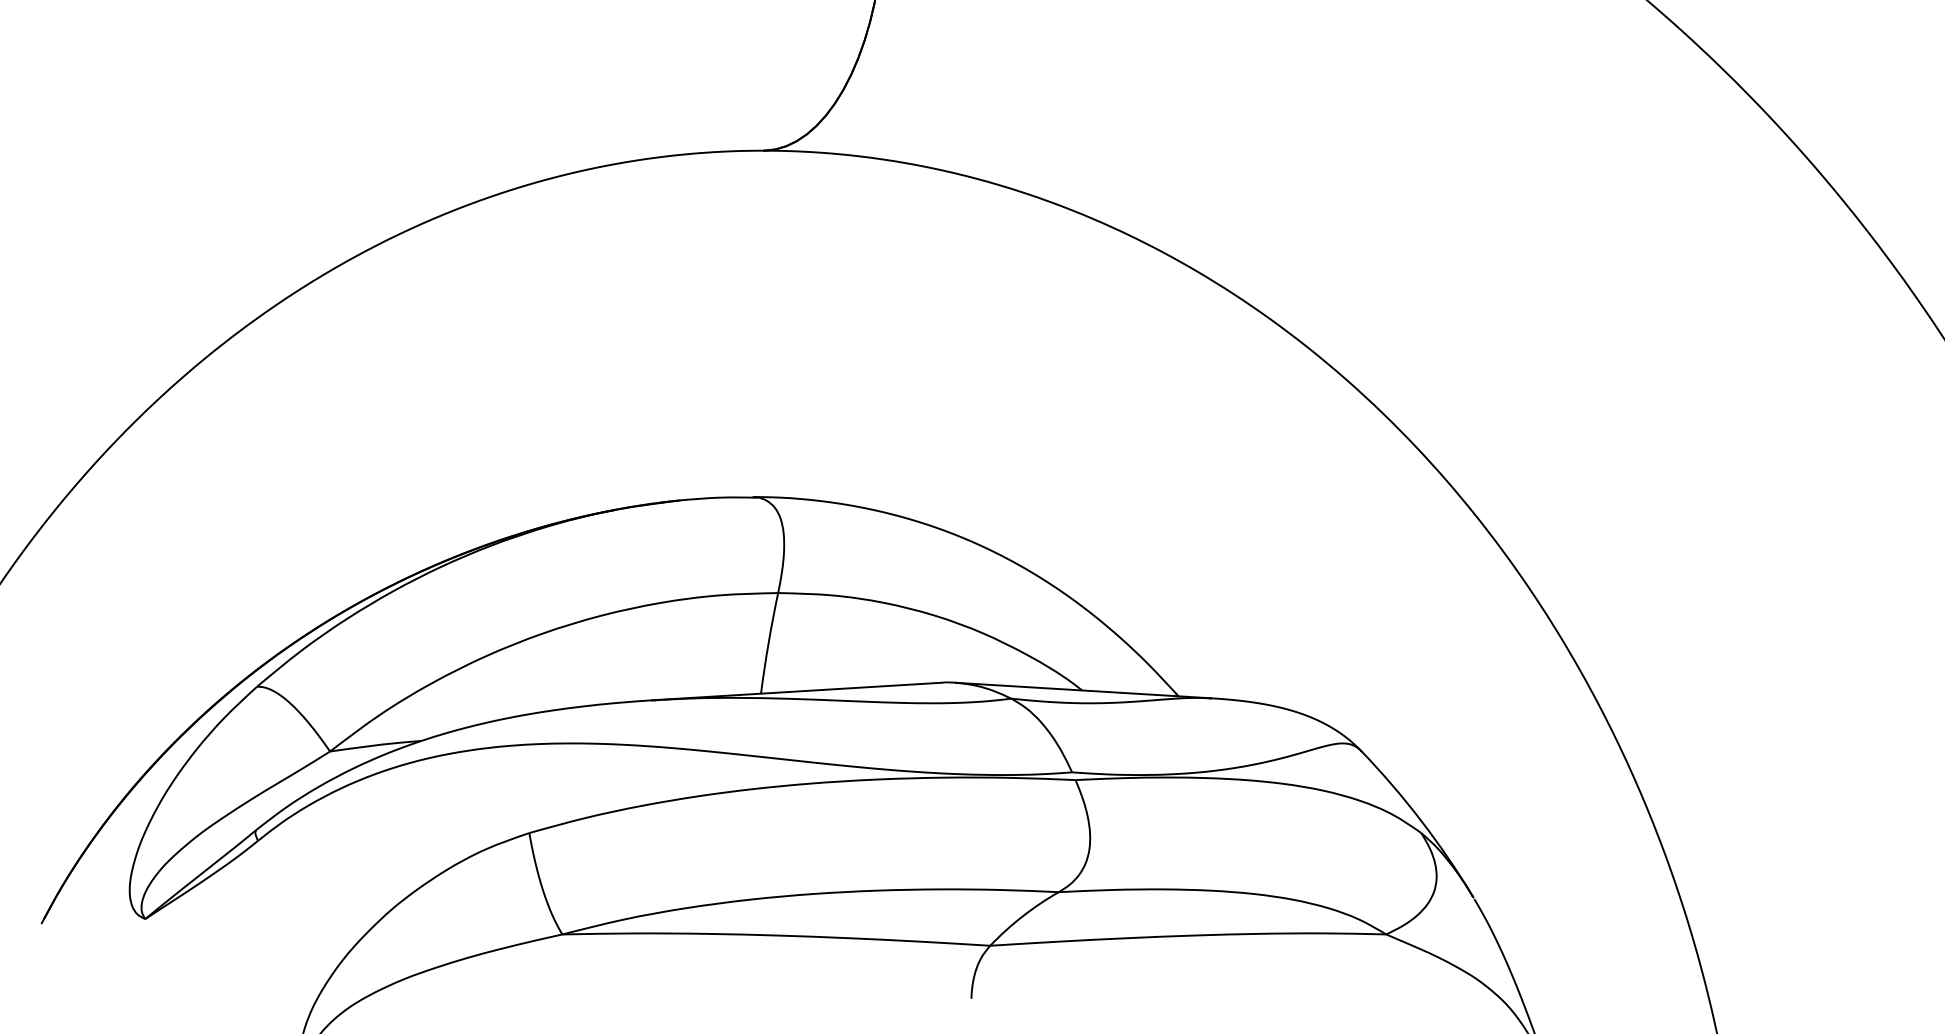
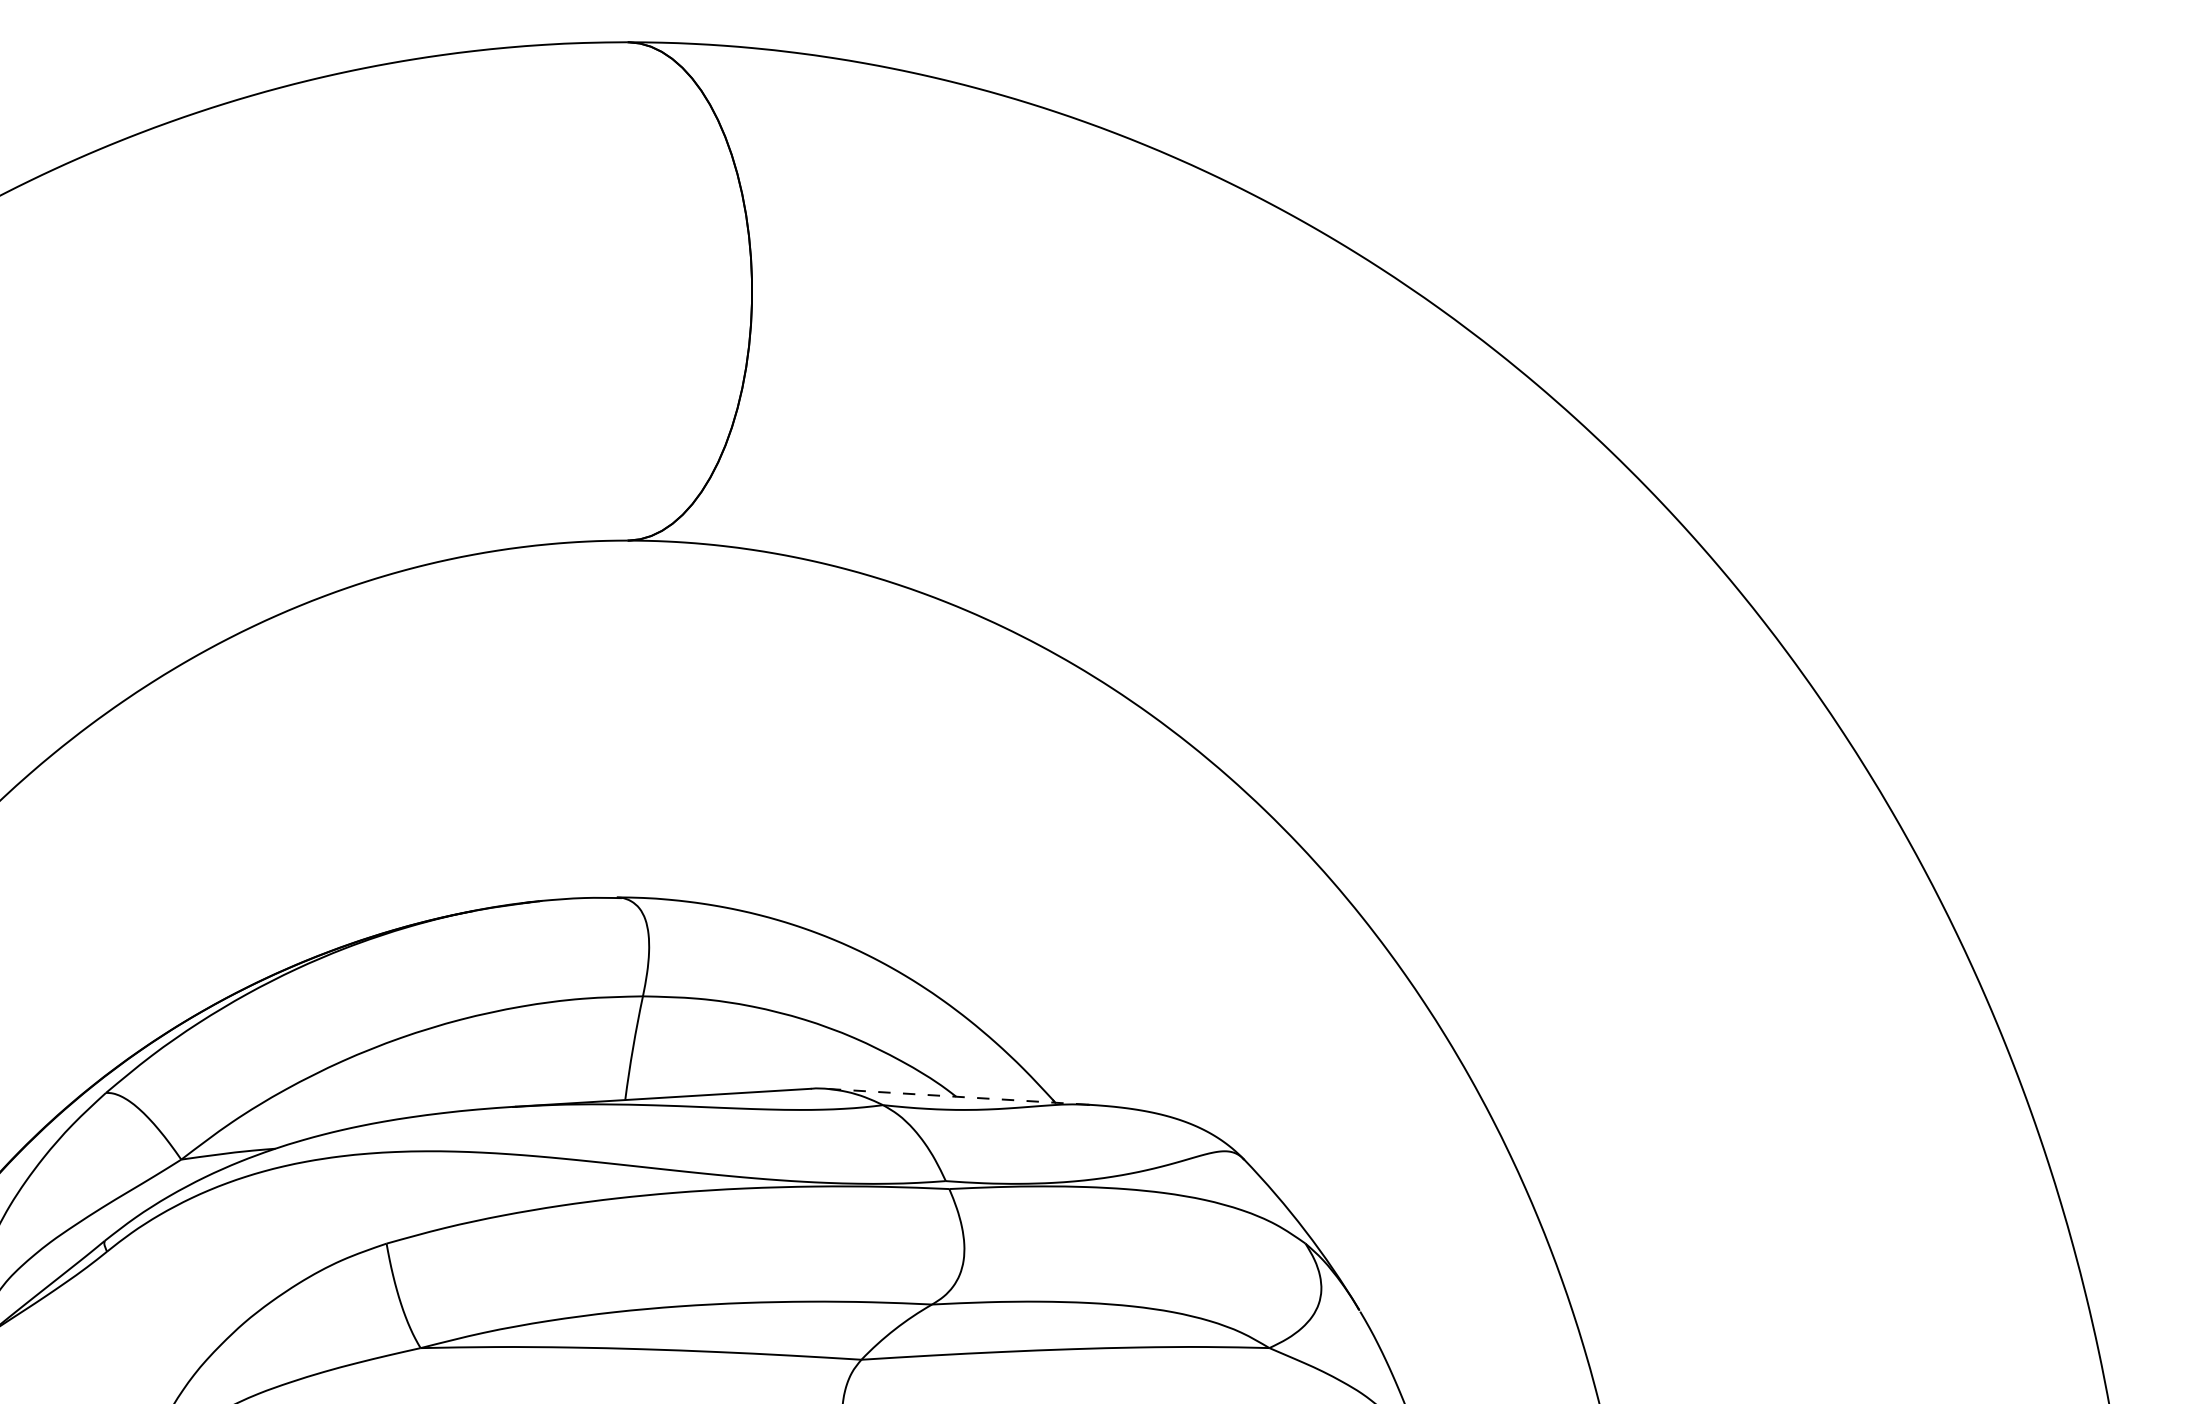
line: (1082, 690) -> (956, 1096), solid -> dashed

